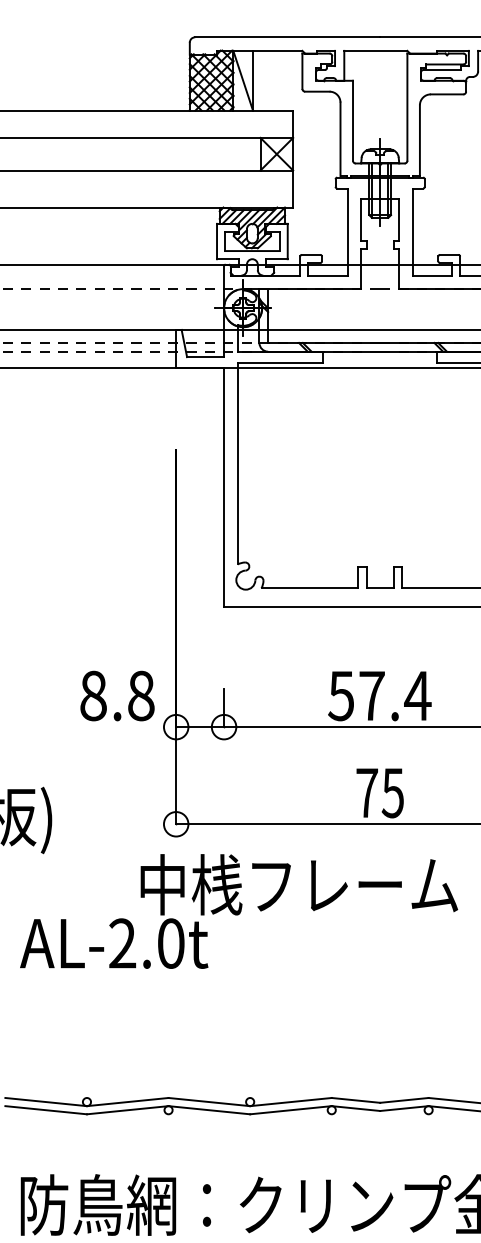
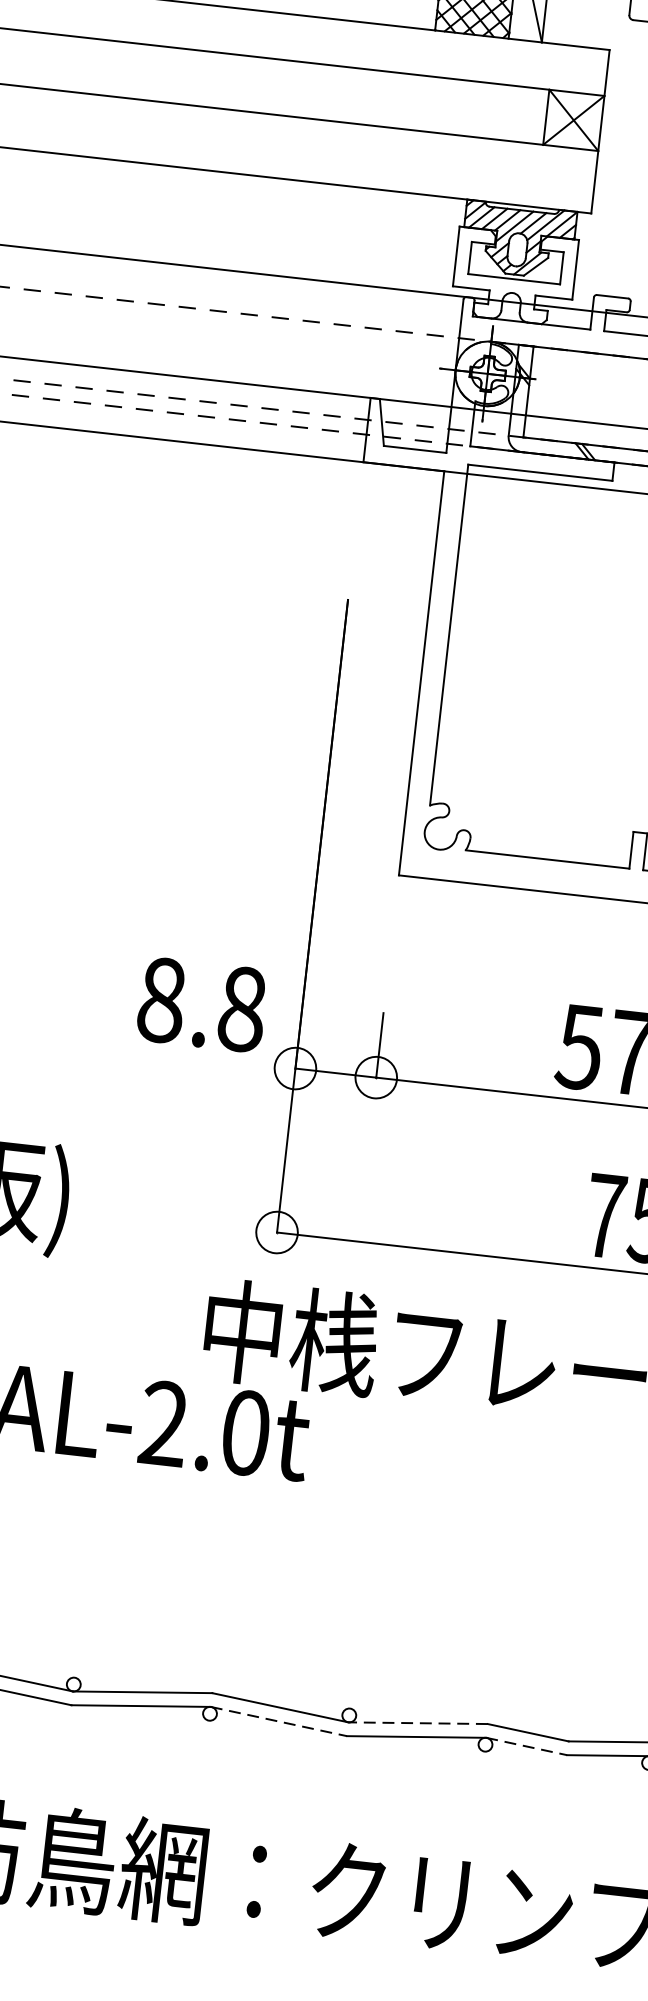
line: (290, 1102) -> (417, 1723), solid -> dashed
line: (356, 1108) -> (527, 1746), solid -> dashed
line: (209, 1110) -> (279, 1722), solid -> dashed

